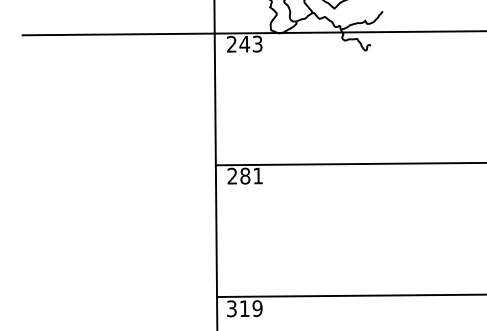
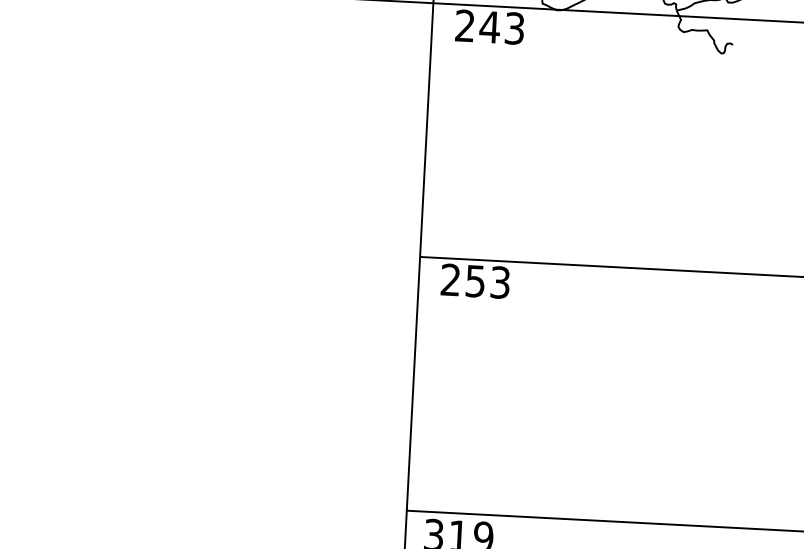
text: (251, 175) -> (487, 280), 281 -> 253

